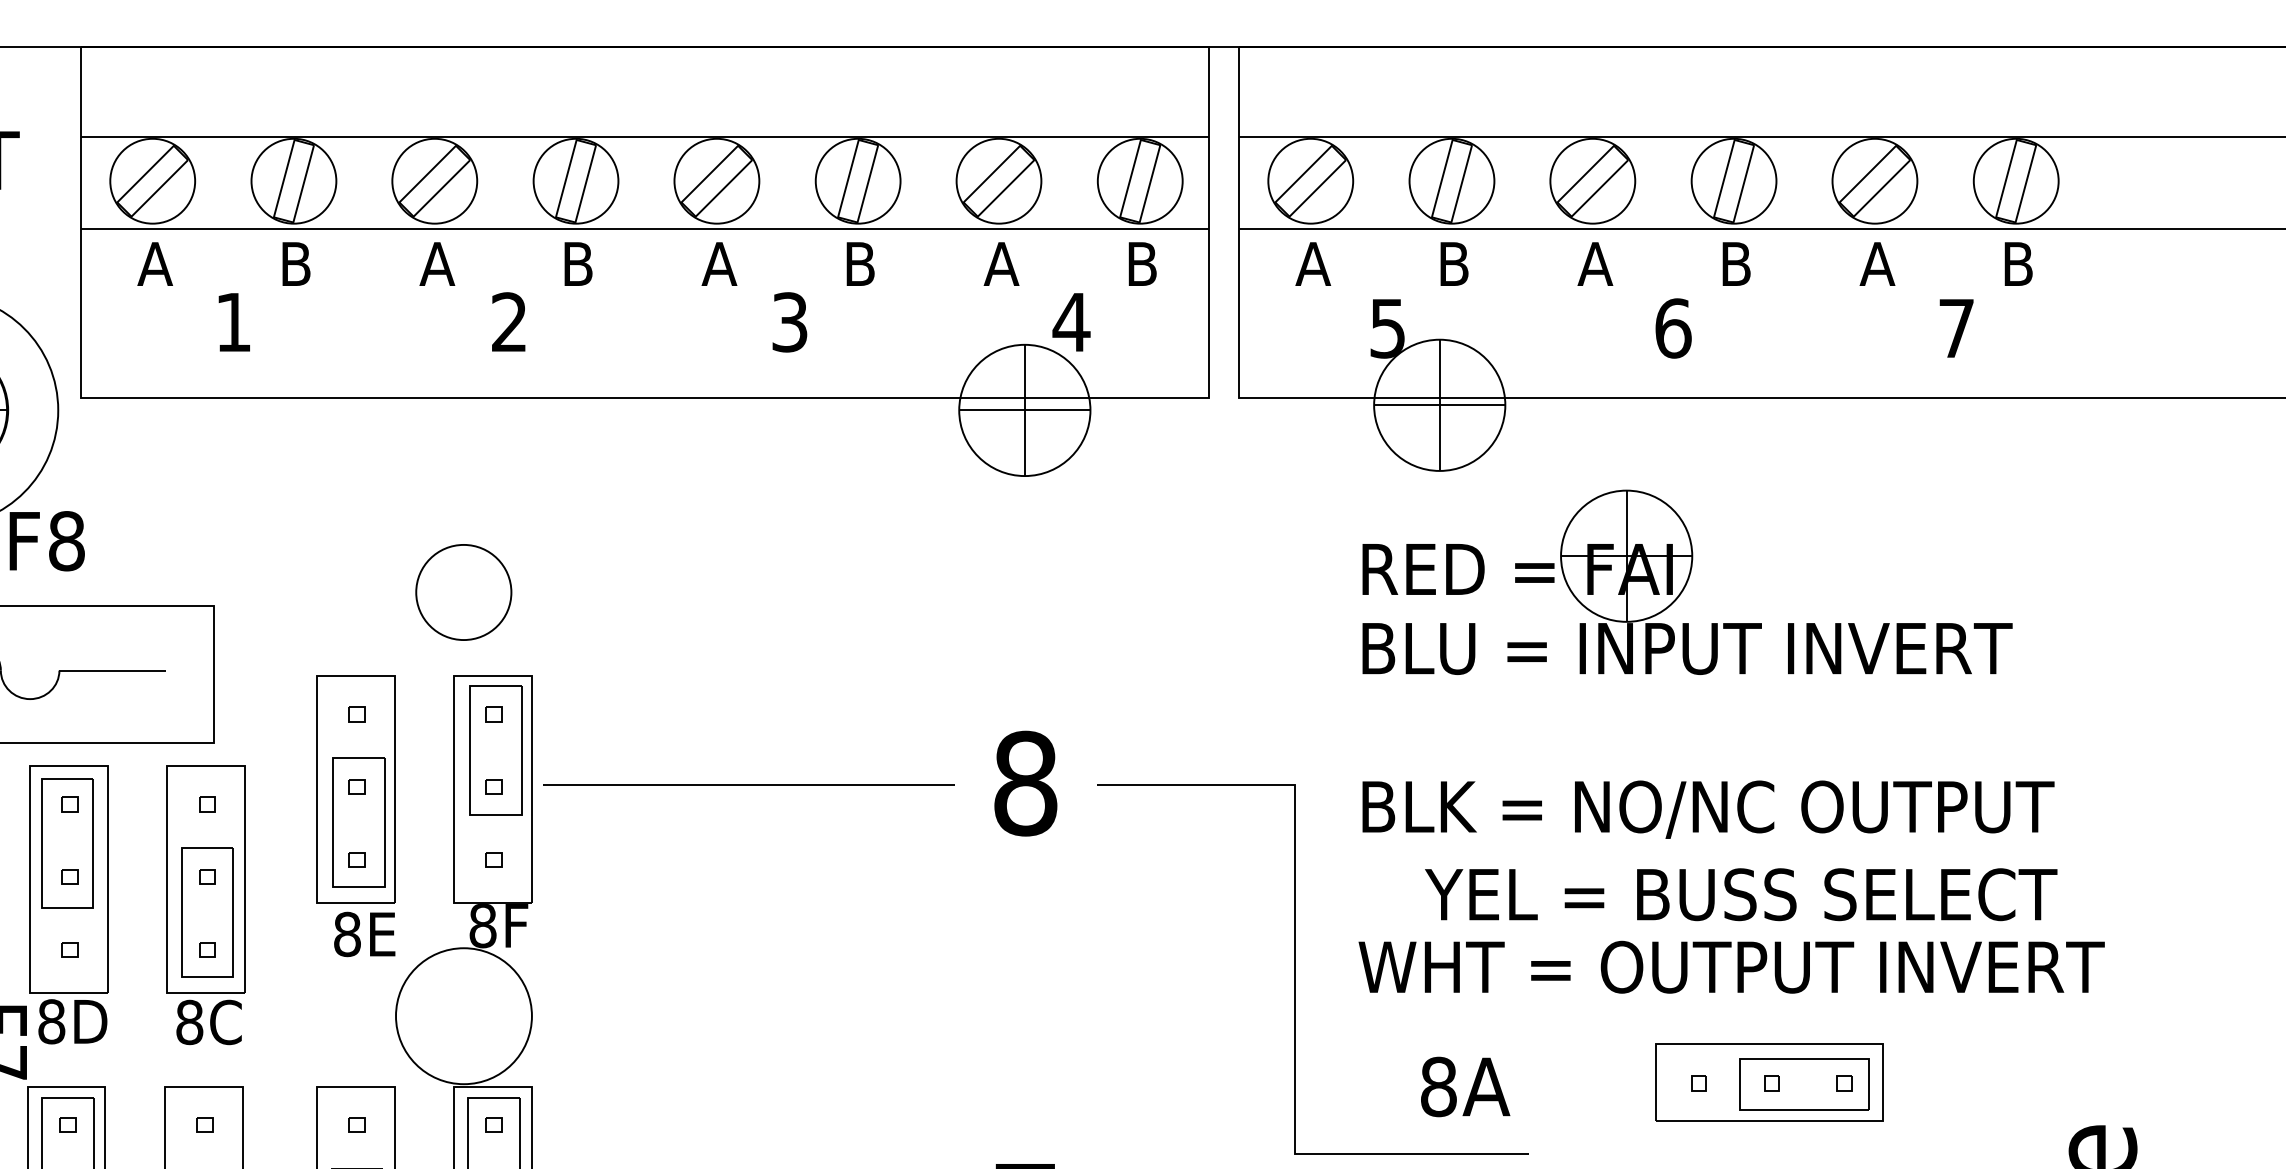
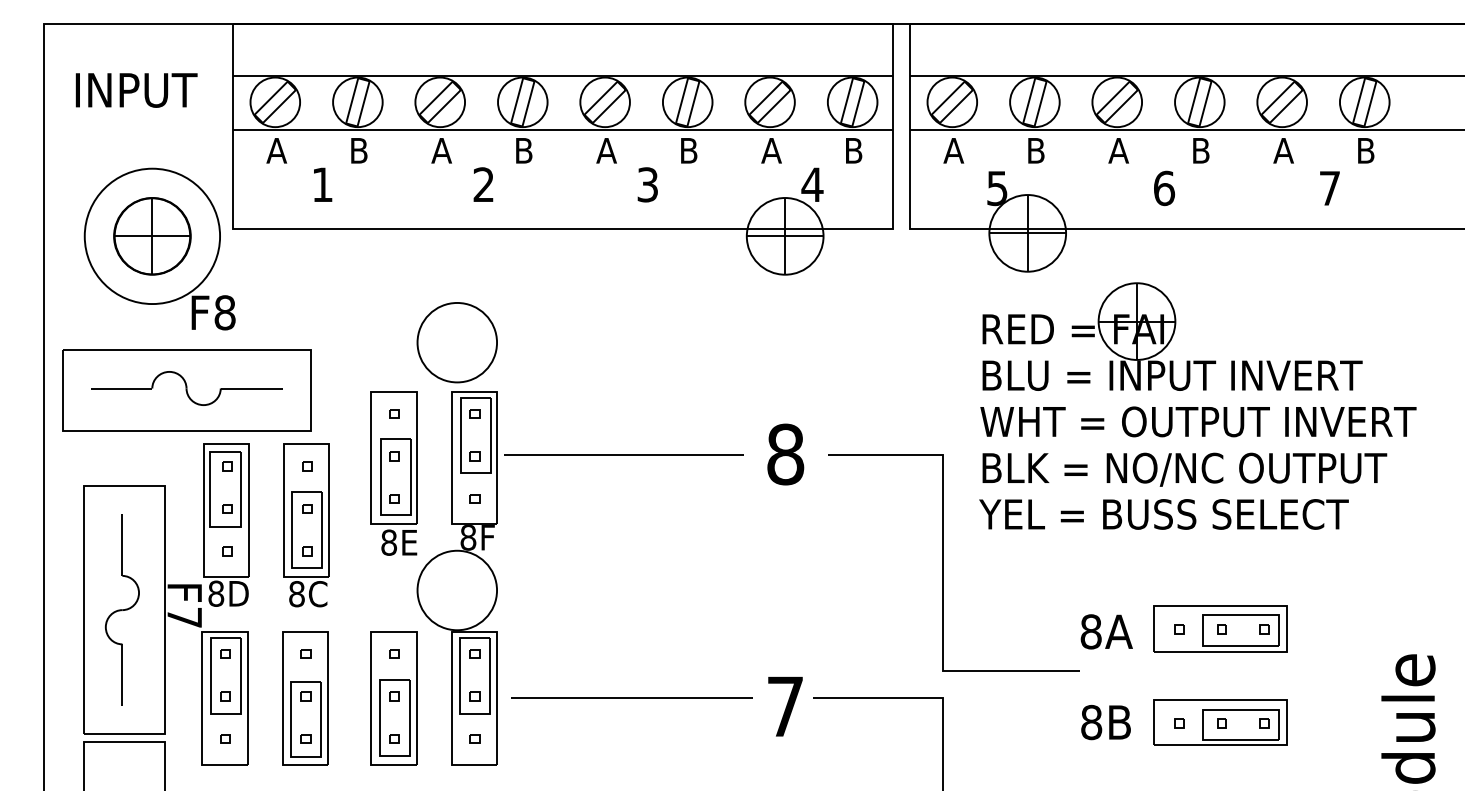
part: (462, 591) -> (456, 342), size x1.43
text: (1740, 894) -> (1163, 514), moved
text: (1731, 966) -> (1198, 421), moved
text: (1464, 1086) -> (1106, 631), moved

